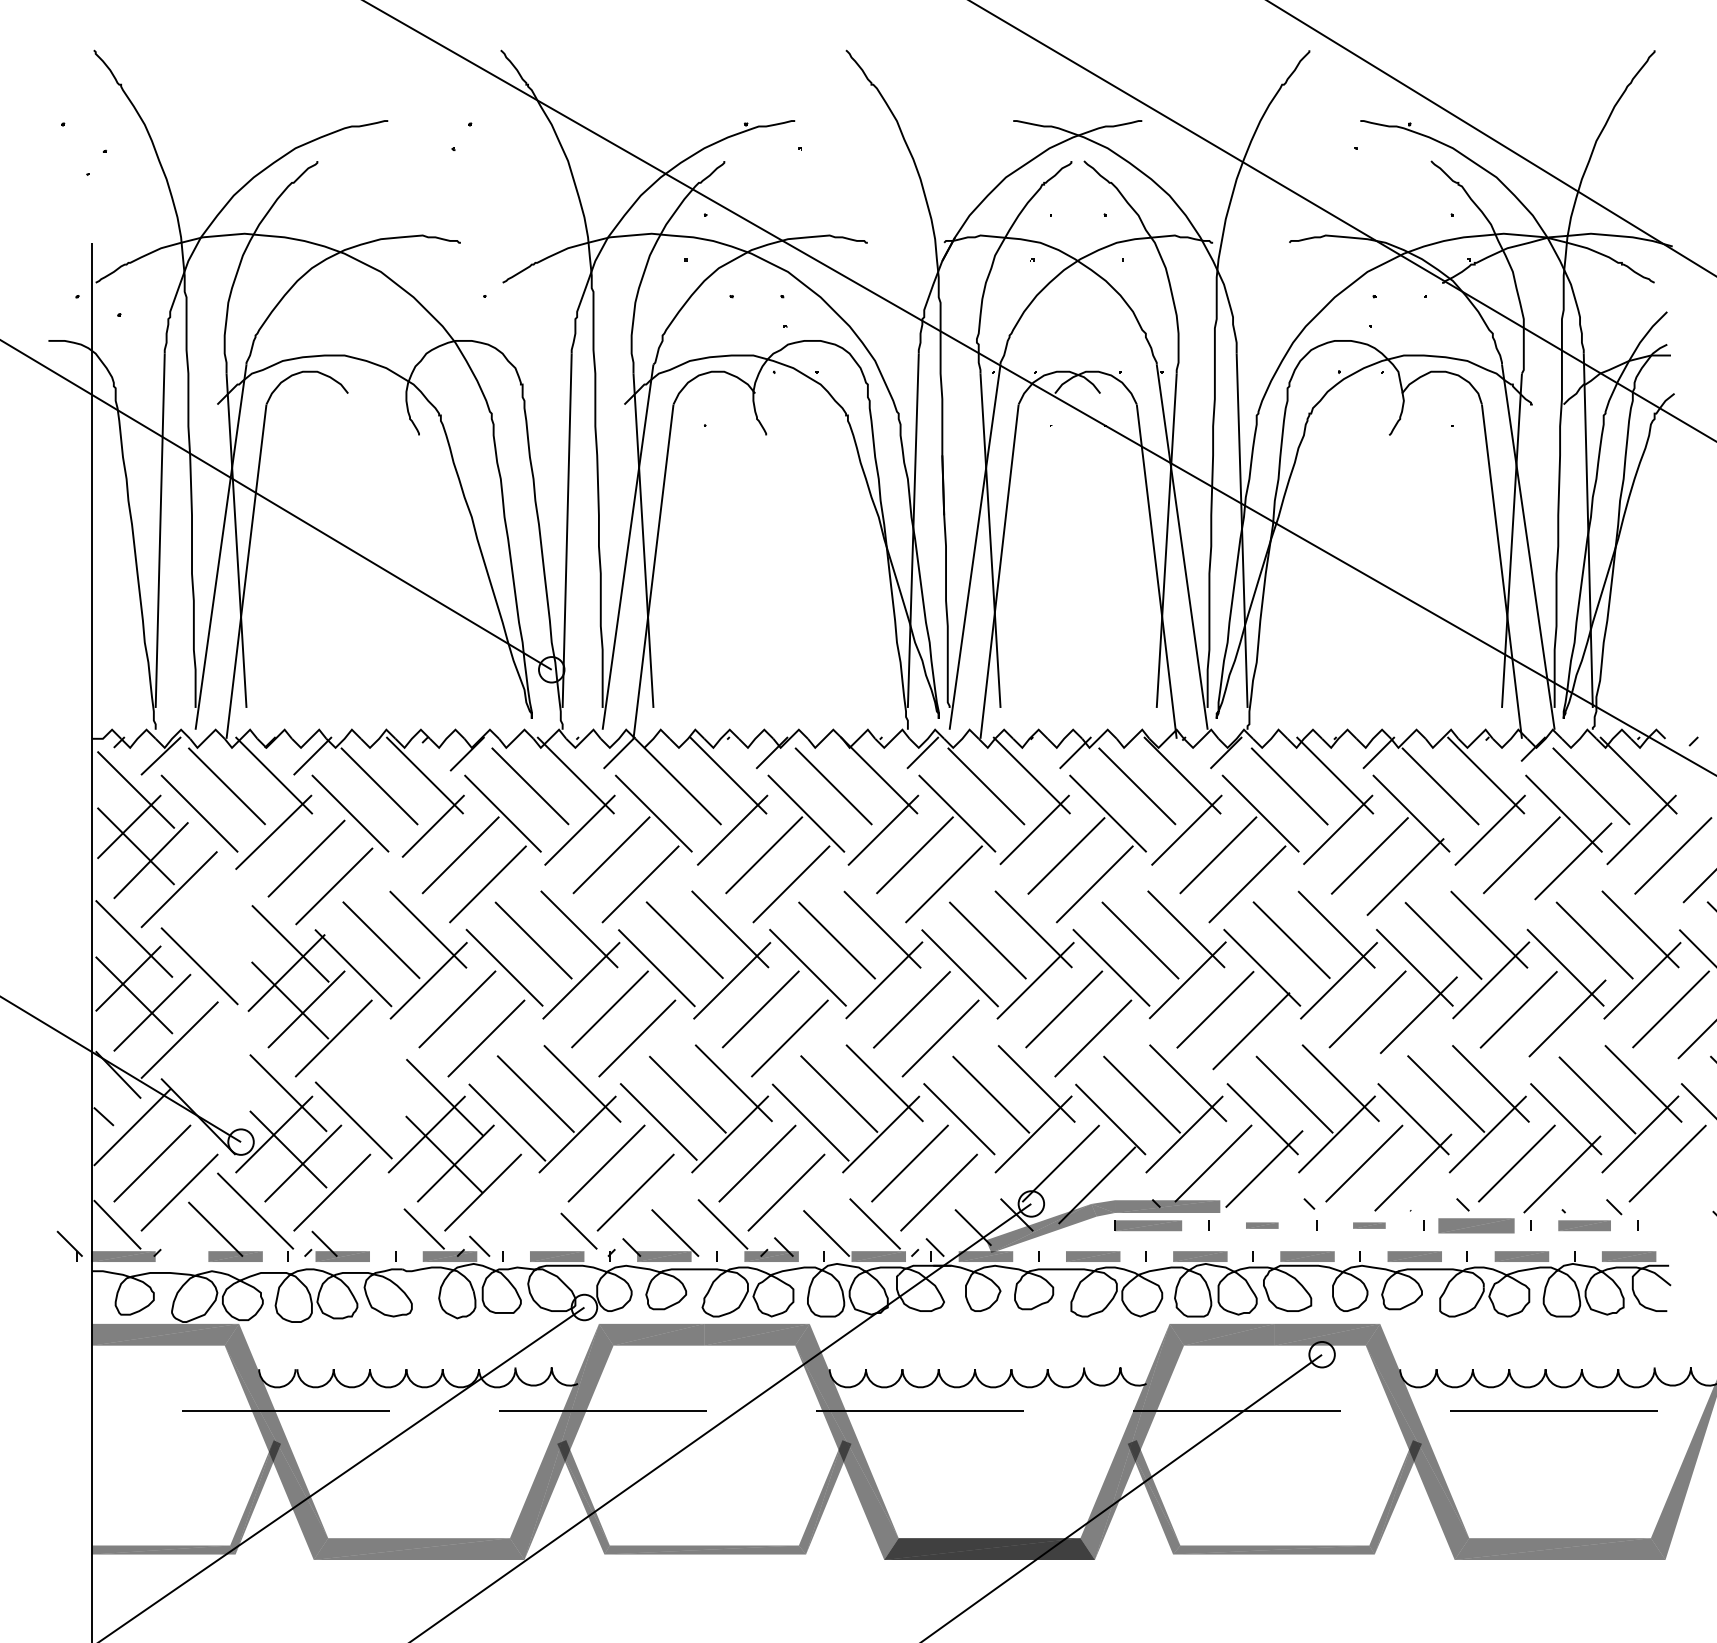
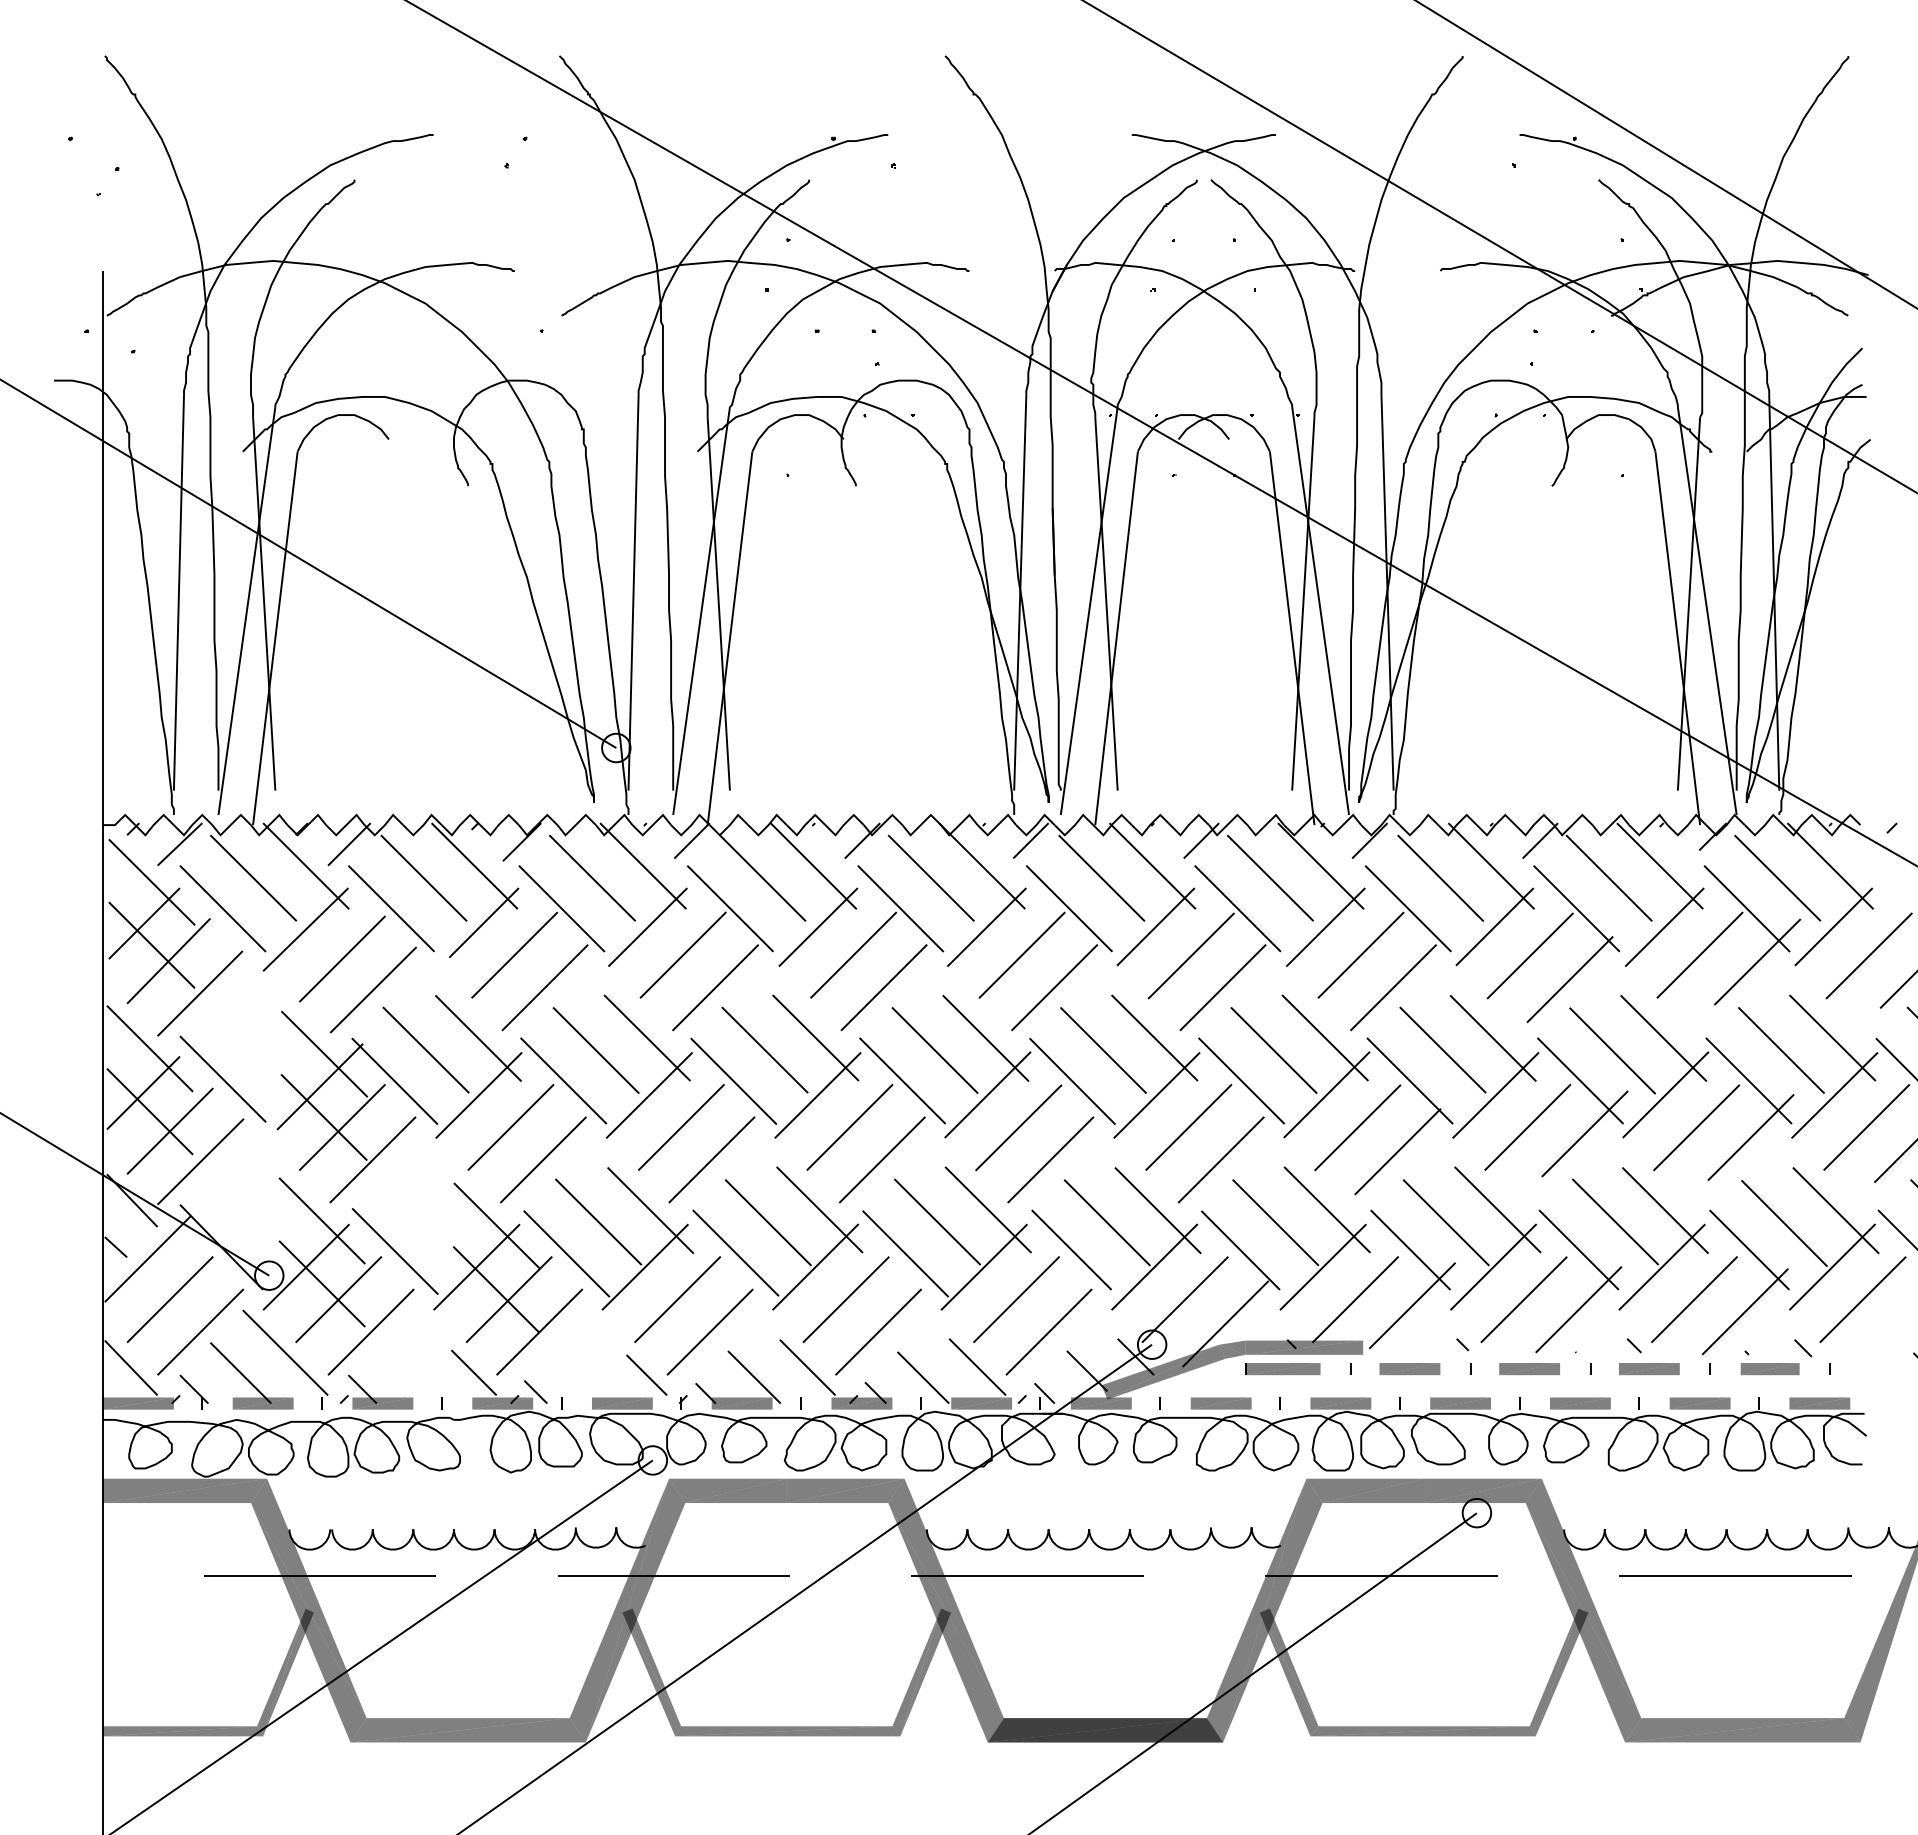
part: (1262, 1225) -> (1410, 1368), size x1.67
part: (1369, 1225) -> (1529, 1368), size x1.67
part: (1476, 1225) -> (1649, 1368), size x0.71
part: (69, 1245) -> (193, 1391), moved

